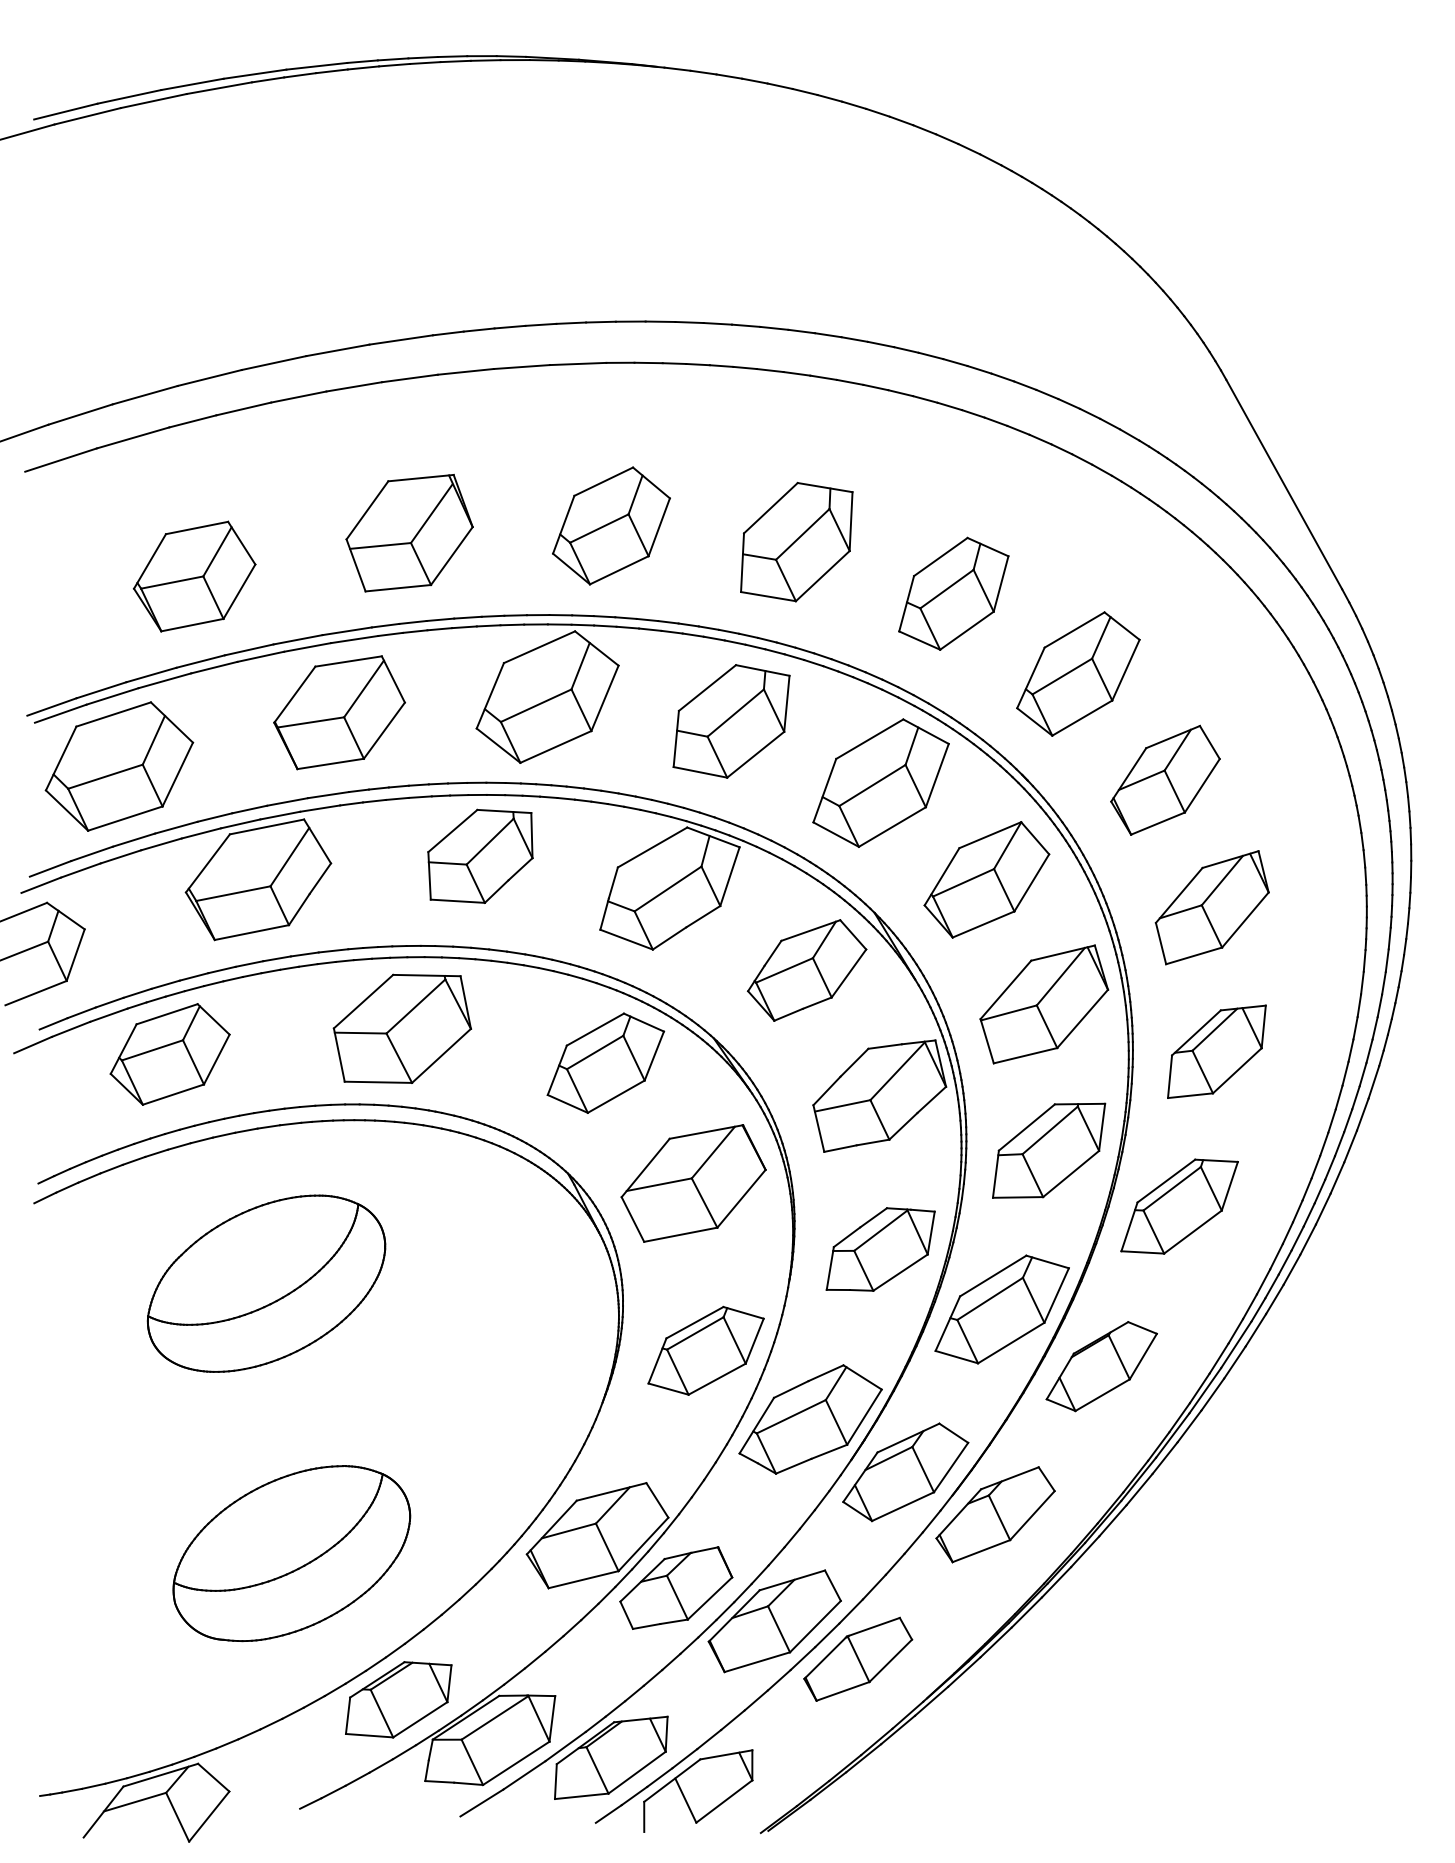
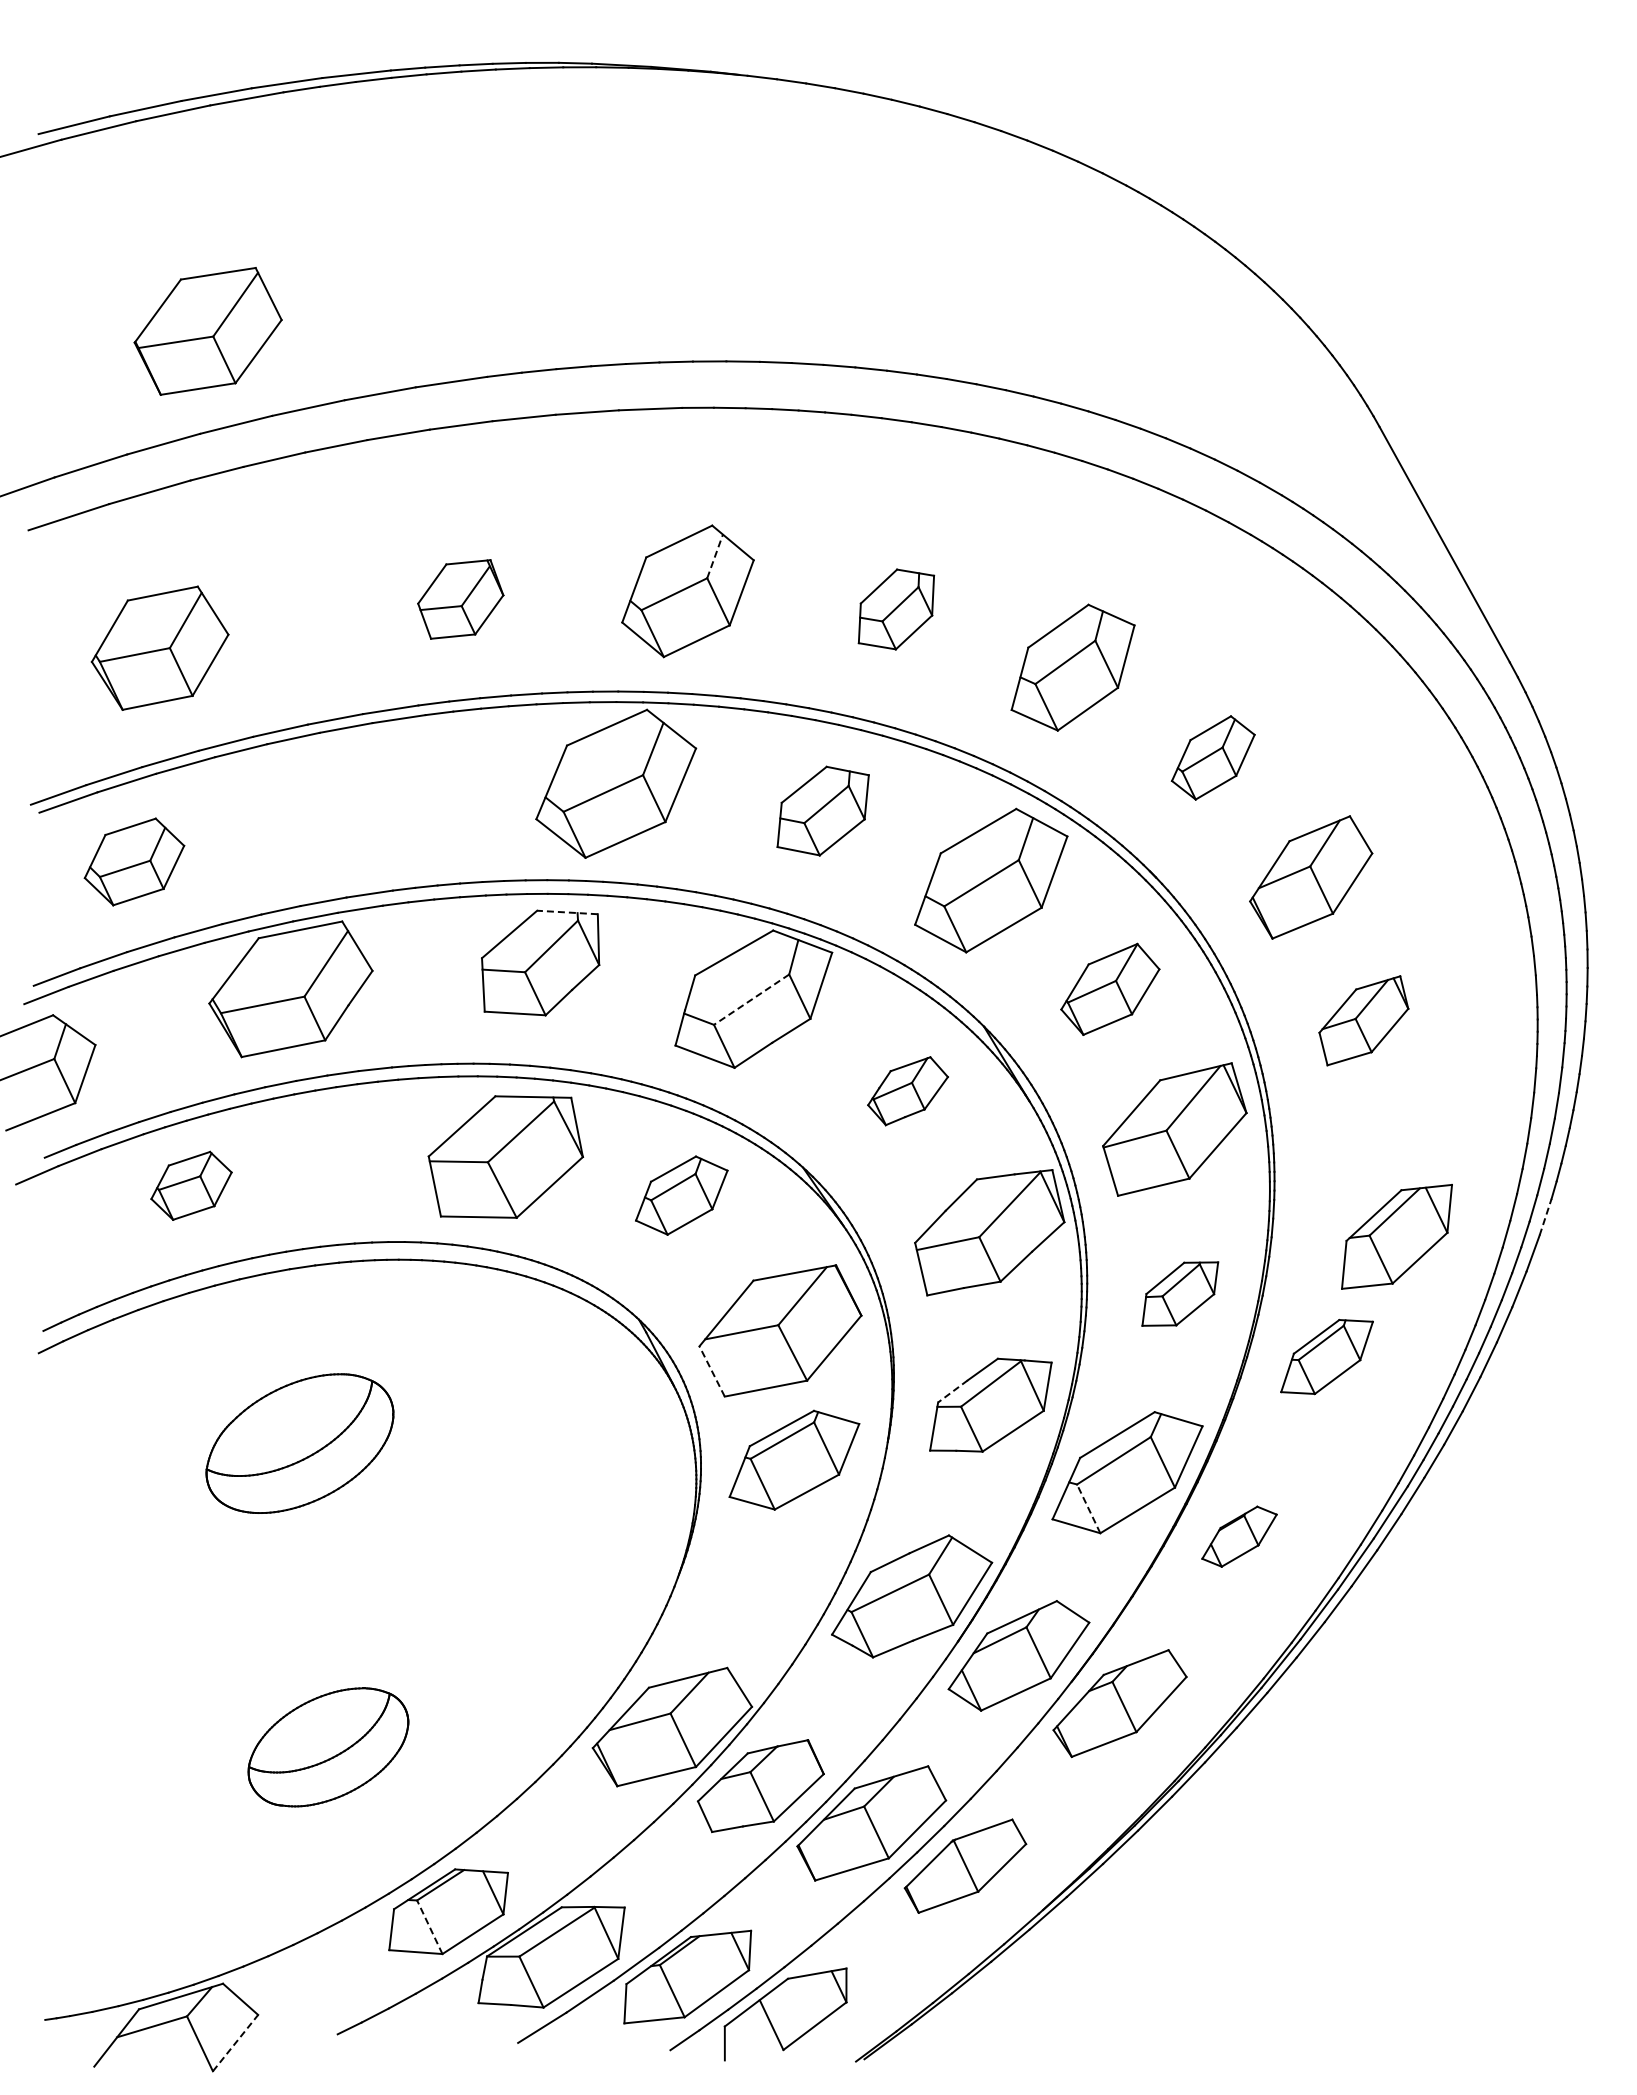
line: (635, 494) -> (715, 555), solid -> dashed
part: (409, 533) -> (460, 599), size x0.6
part: (796, 542) -> (896, 609), size x0.6
part: (194, 575) -> (159, 647), moved
part: (1078, 673) -> (1213, 757), size x0.6
part: (339, 712) -> (207, 331), moved
part: (731, 720) -> (823, 810), size x0.7
part: (119, 766) -> (134, 861), size x0.6
line: (504, 811) -> (567, 912), solid -> dashed
part: (987, 879) -> (1110, 989), size x0.7
line: (667, 888) -> (751, 999), solid -> dashed
part: (1212, 907) -> (1363, 1020), size x0.7
part: (806, 969) -> (907, 1090), size x0.6
part: (402, 1028) -> (505, 1156), moved
part: (1216, 1051) -> (1396, 1236), moved
part: (170, 1054) -> (191, 1185), size x0.6
part: (605, 1063) -> (681, 1195), size x0.7
line: (1373, 1081) -> (1545, 1216), solid -> dashed
part: (1049, 1150) -> (1180, 1293), size x0.6
part: (1179, 1206) -> (1326, 1356), size x0.7
line: (632, 1219) -> (711, 1371), solid -> dashed
line: (846, 1237) -> (952, 1391), solid -> dashed
part: (266, 1283) -> (299, 1443), size x0.7
line: (967, 1341) -> (1088, 1508), solid -> dashed
part: (706, 1350) -> (794, 1459), moved
part: (1101, 1366) -> (1239, 1536), size x0.6
part: (291, 1553) -> (328, 1747), size x0.6
line: (381, 1713) -> (429, 1927), solid -> dashed
line: (209, 1816) -> (235, 2042), solid -> dashed

